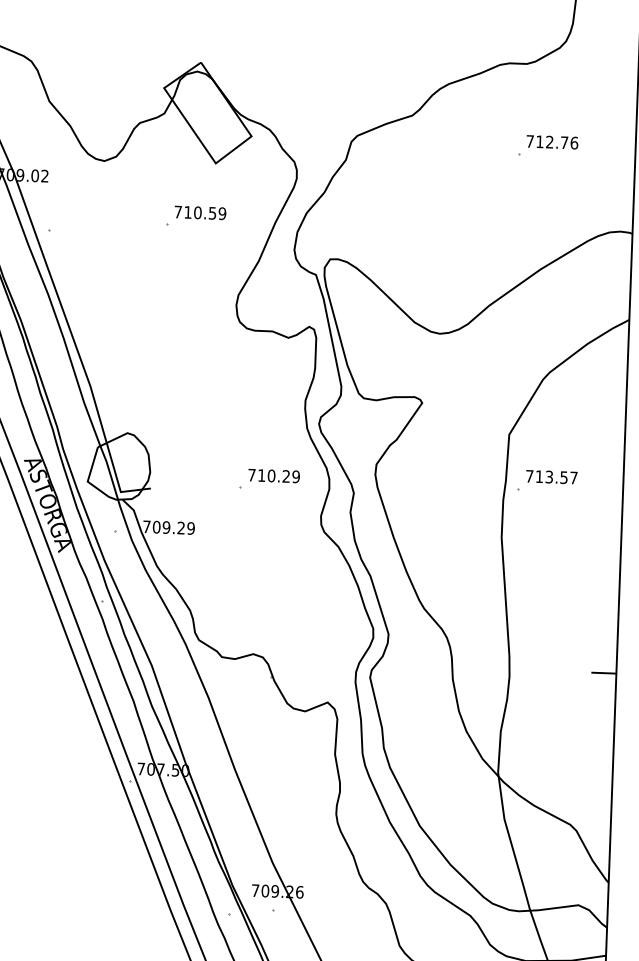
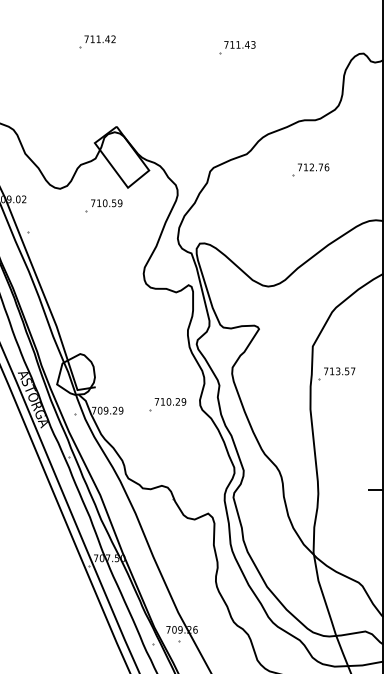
part: (547, 145) -> (310, 169), moved
part: (194, 216) -> (103, 205), moved
part: (269, 480) -> (167, 404), moved

